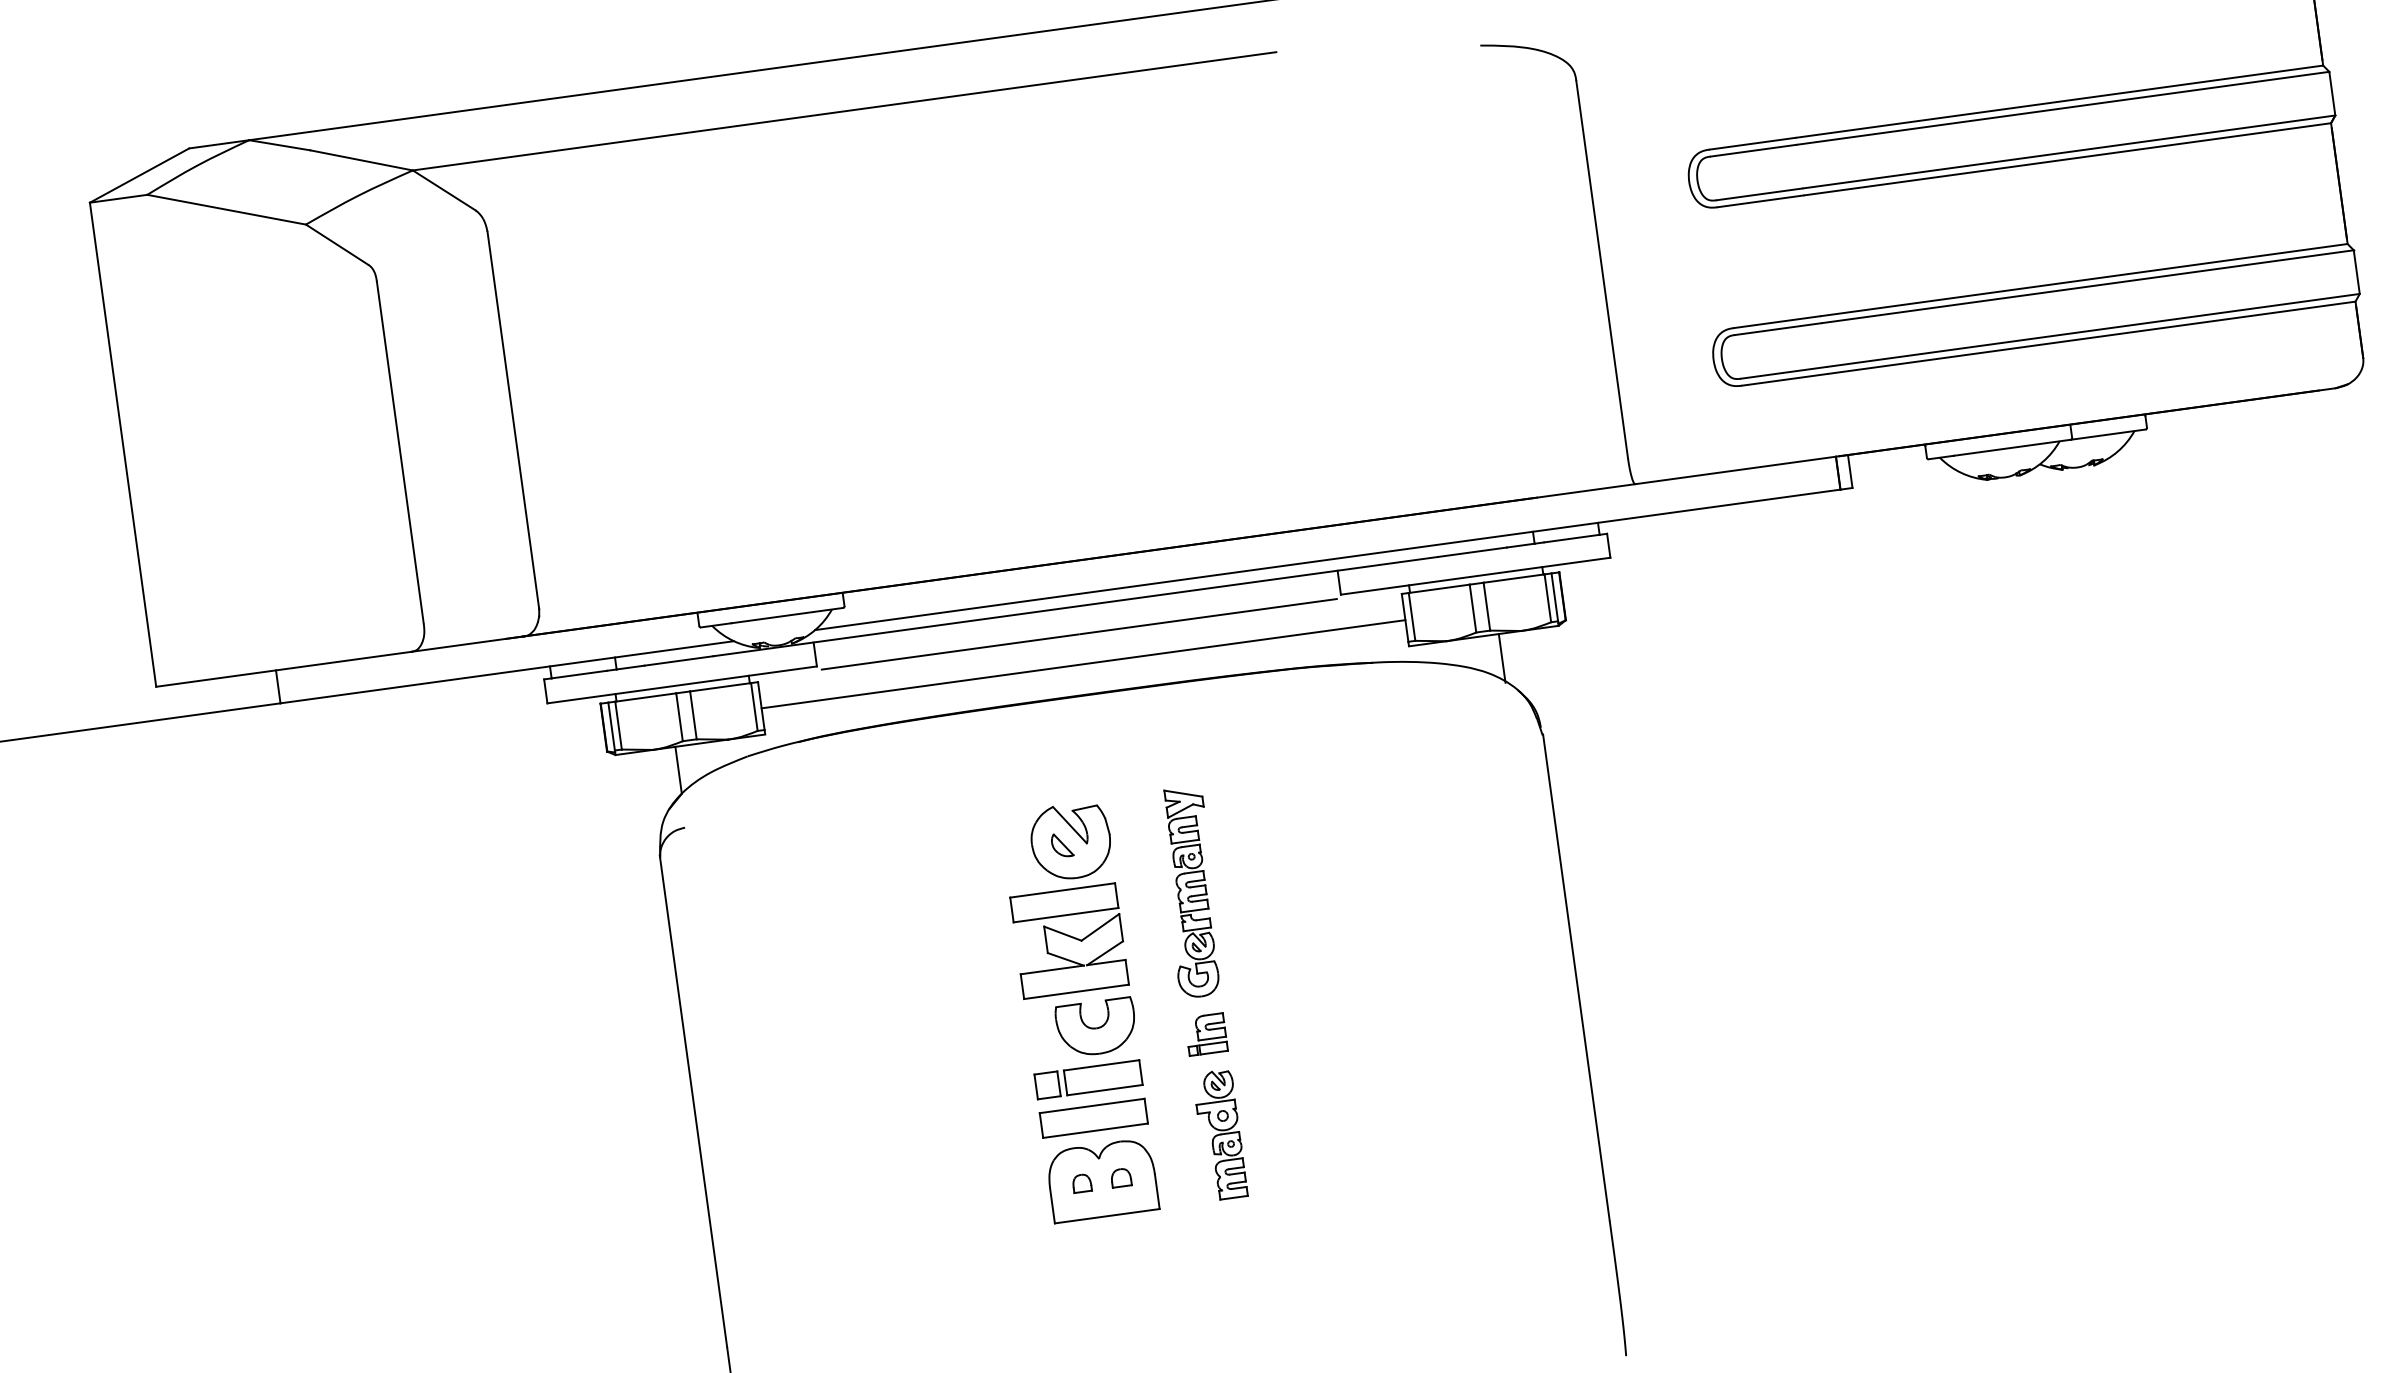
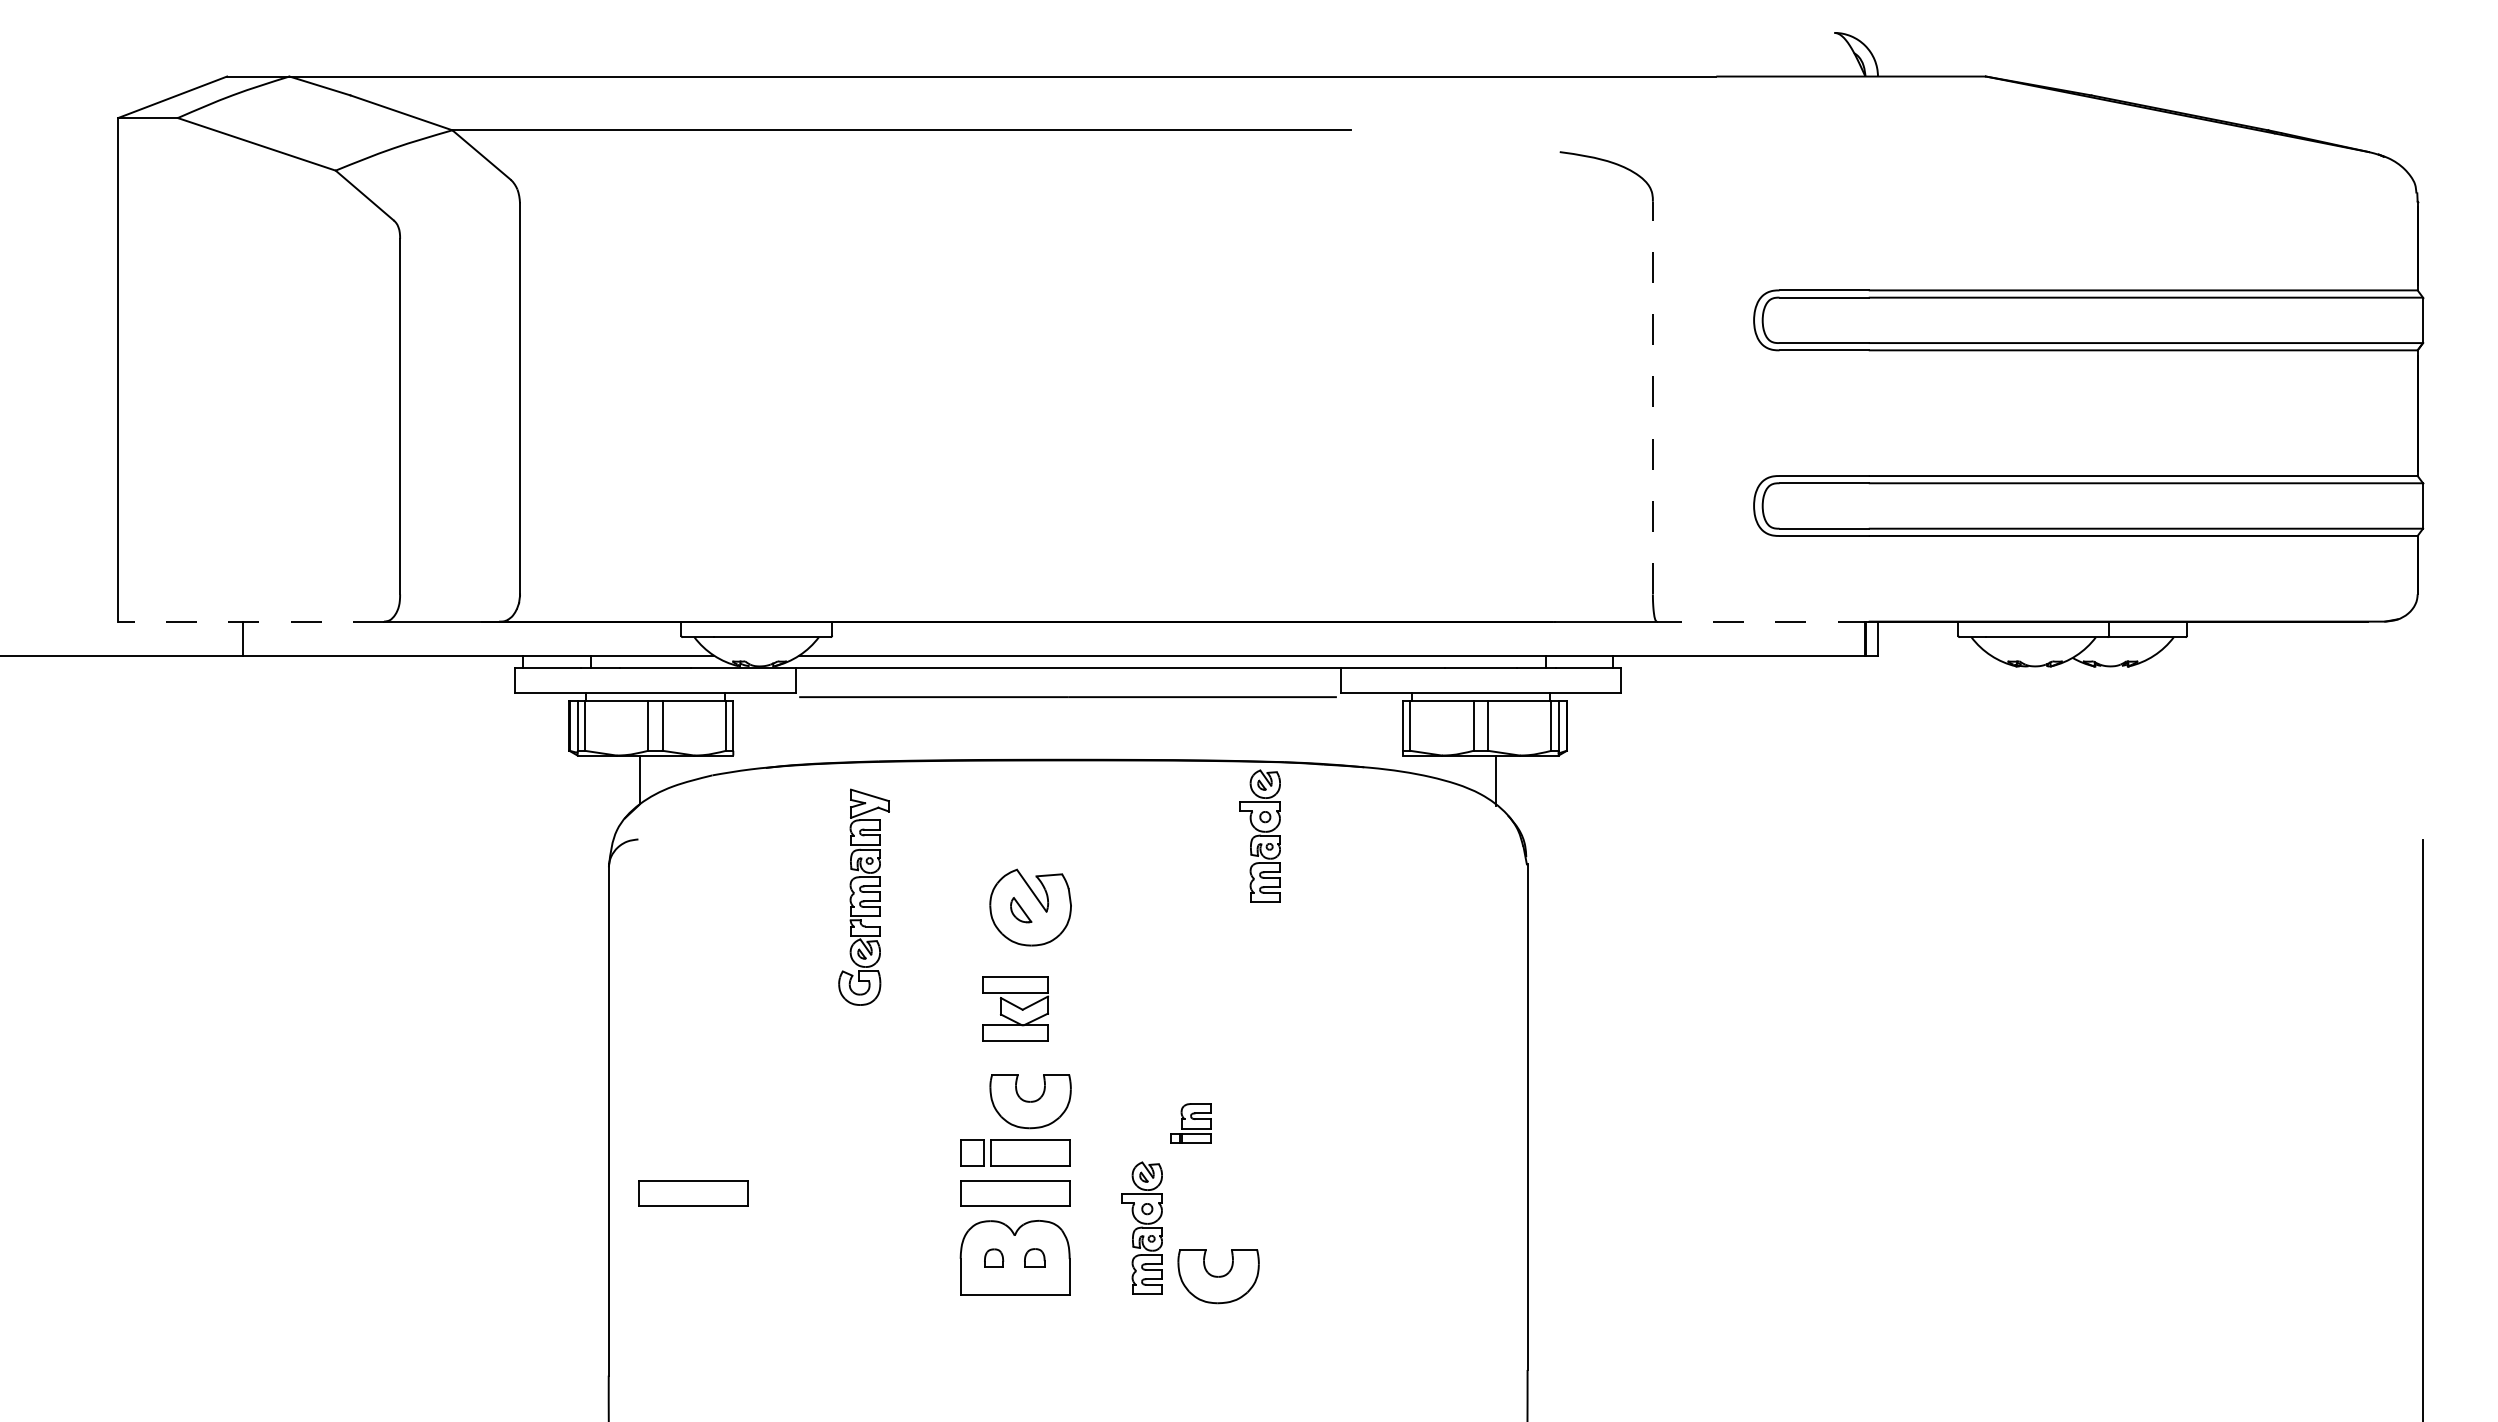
line: (1601, 269) -> (1652, 397), solid -> dashed
line: (1736, 470) -> (1762, 621), solid -> dashed
line: (1082, 664) -> (1067, 728), removed
line: (284, 669) -> (251, 621), solid -> dashed
part: (1281, 742) -> (1259, 835), added
part: (1190, 891) -> (863, 896), moved
part: (1069, 940) -> (1015, 1008), size x0.6
part: (1206, 1034) -> (1190, 1123), moved
part: (784, 1160) -> (693, 1193), added
part: (1300, 1171) -> (1218, 1276), added

